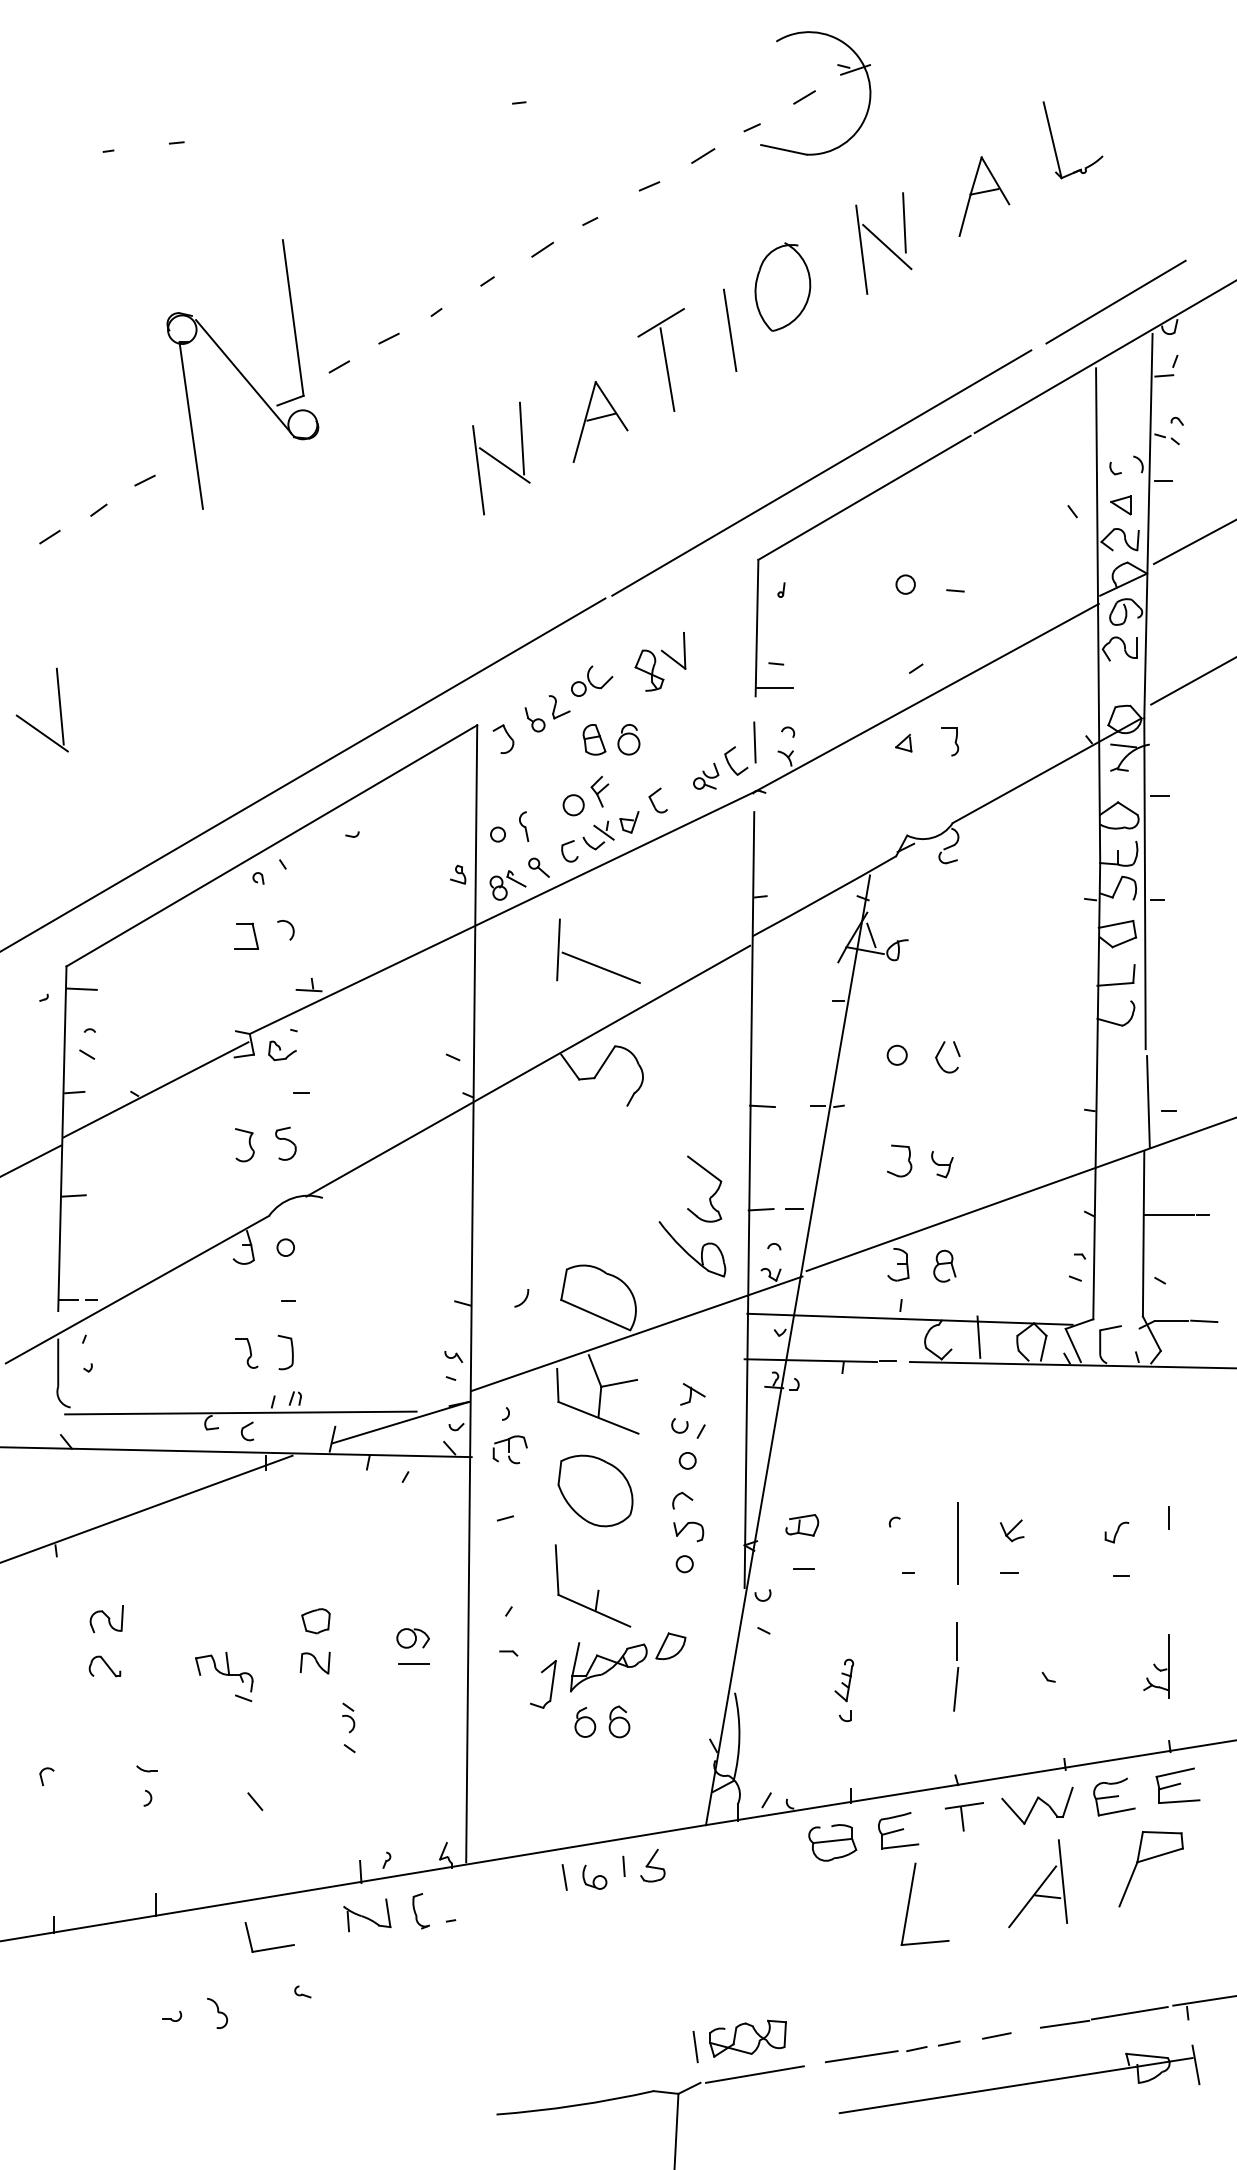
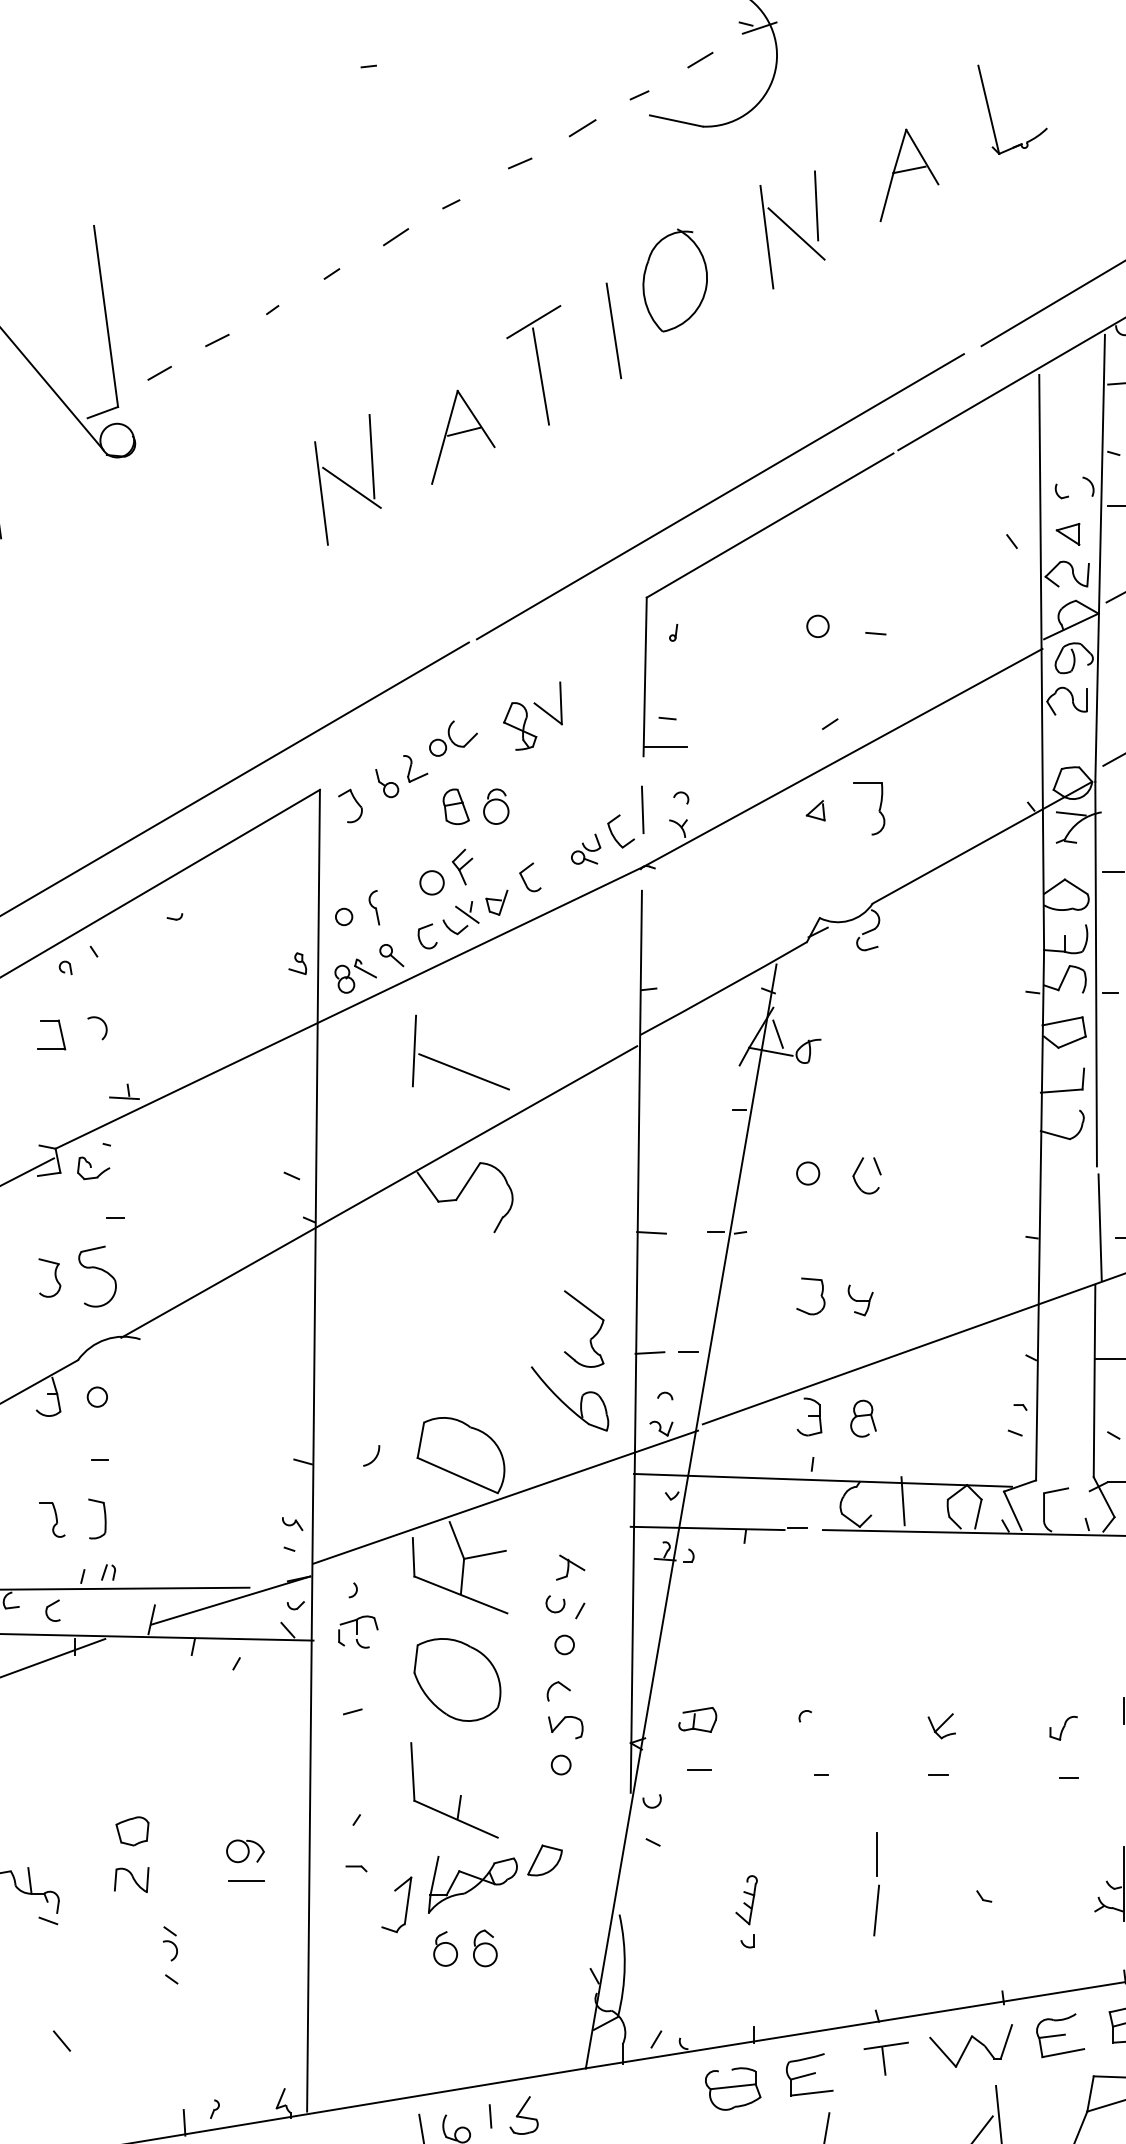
part: (950, 741) -> (870, 808), size x1.6
part: (285, 1143) -> (97, 1276), size x1.6
line: (958, 1542) -> (879, 1739), removed

